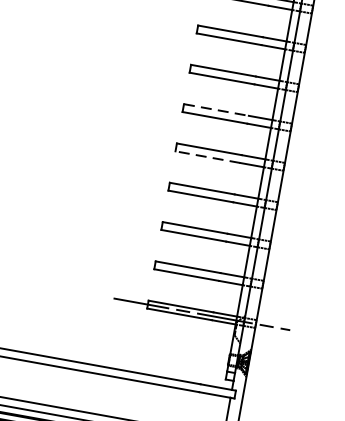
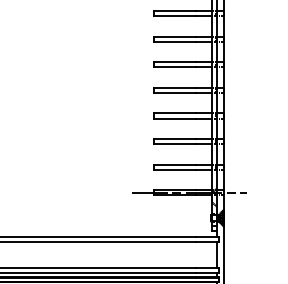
line: (216, 110) -> (175, 62), dashed -> solid
line: (207, 156) -> (174, 92), dashed -> solid

